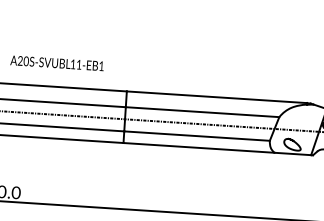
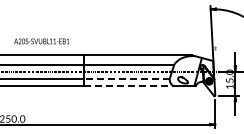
line: (196, 135) -> (126, 78), solid -> dashed
line: (199, 147) -> (128, 85), solid -> dashed

